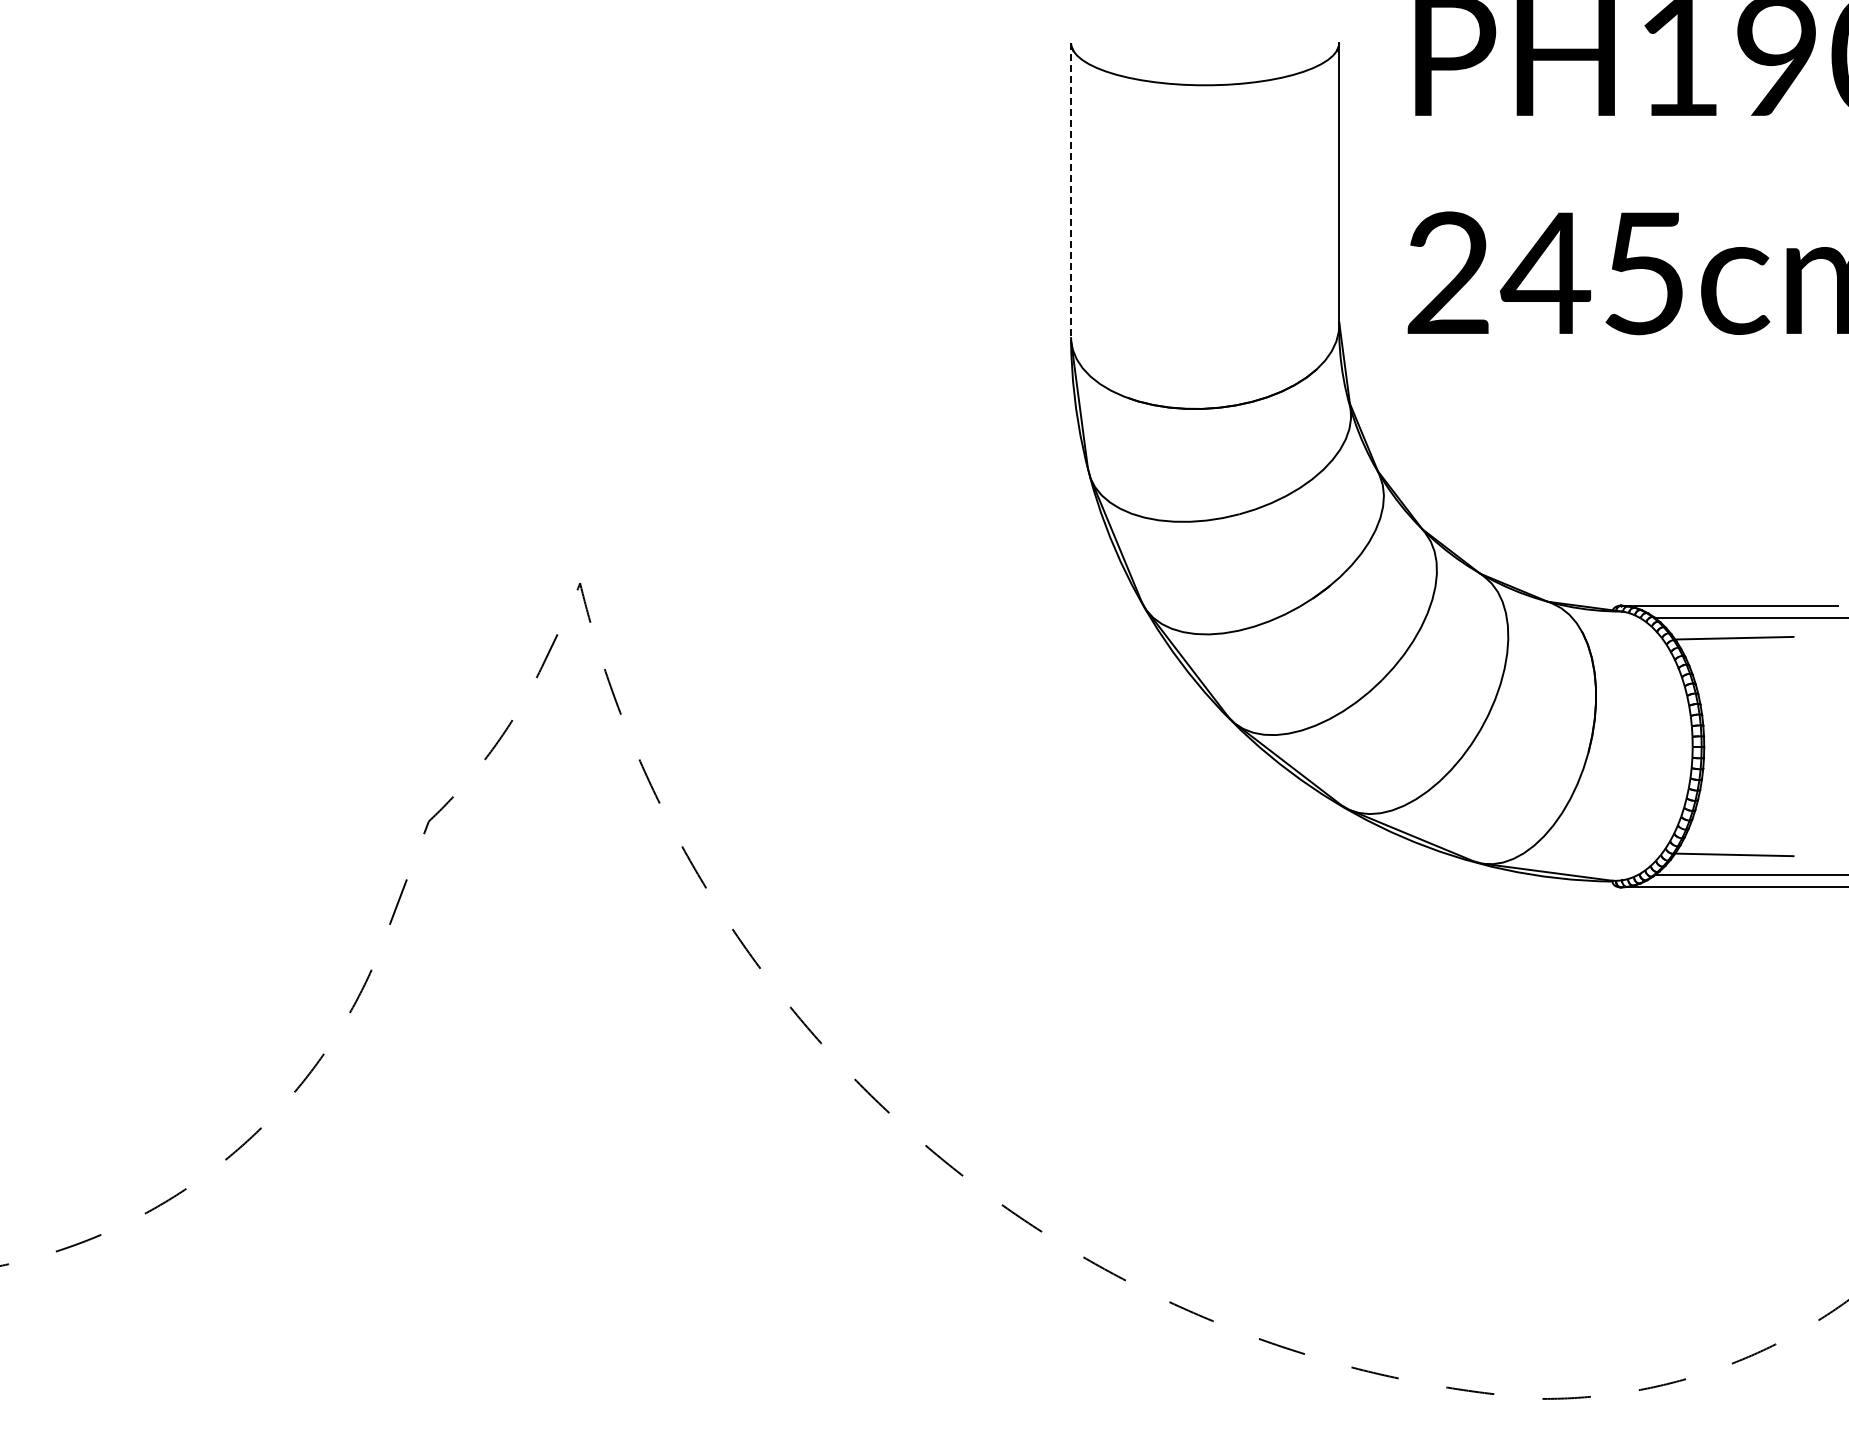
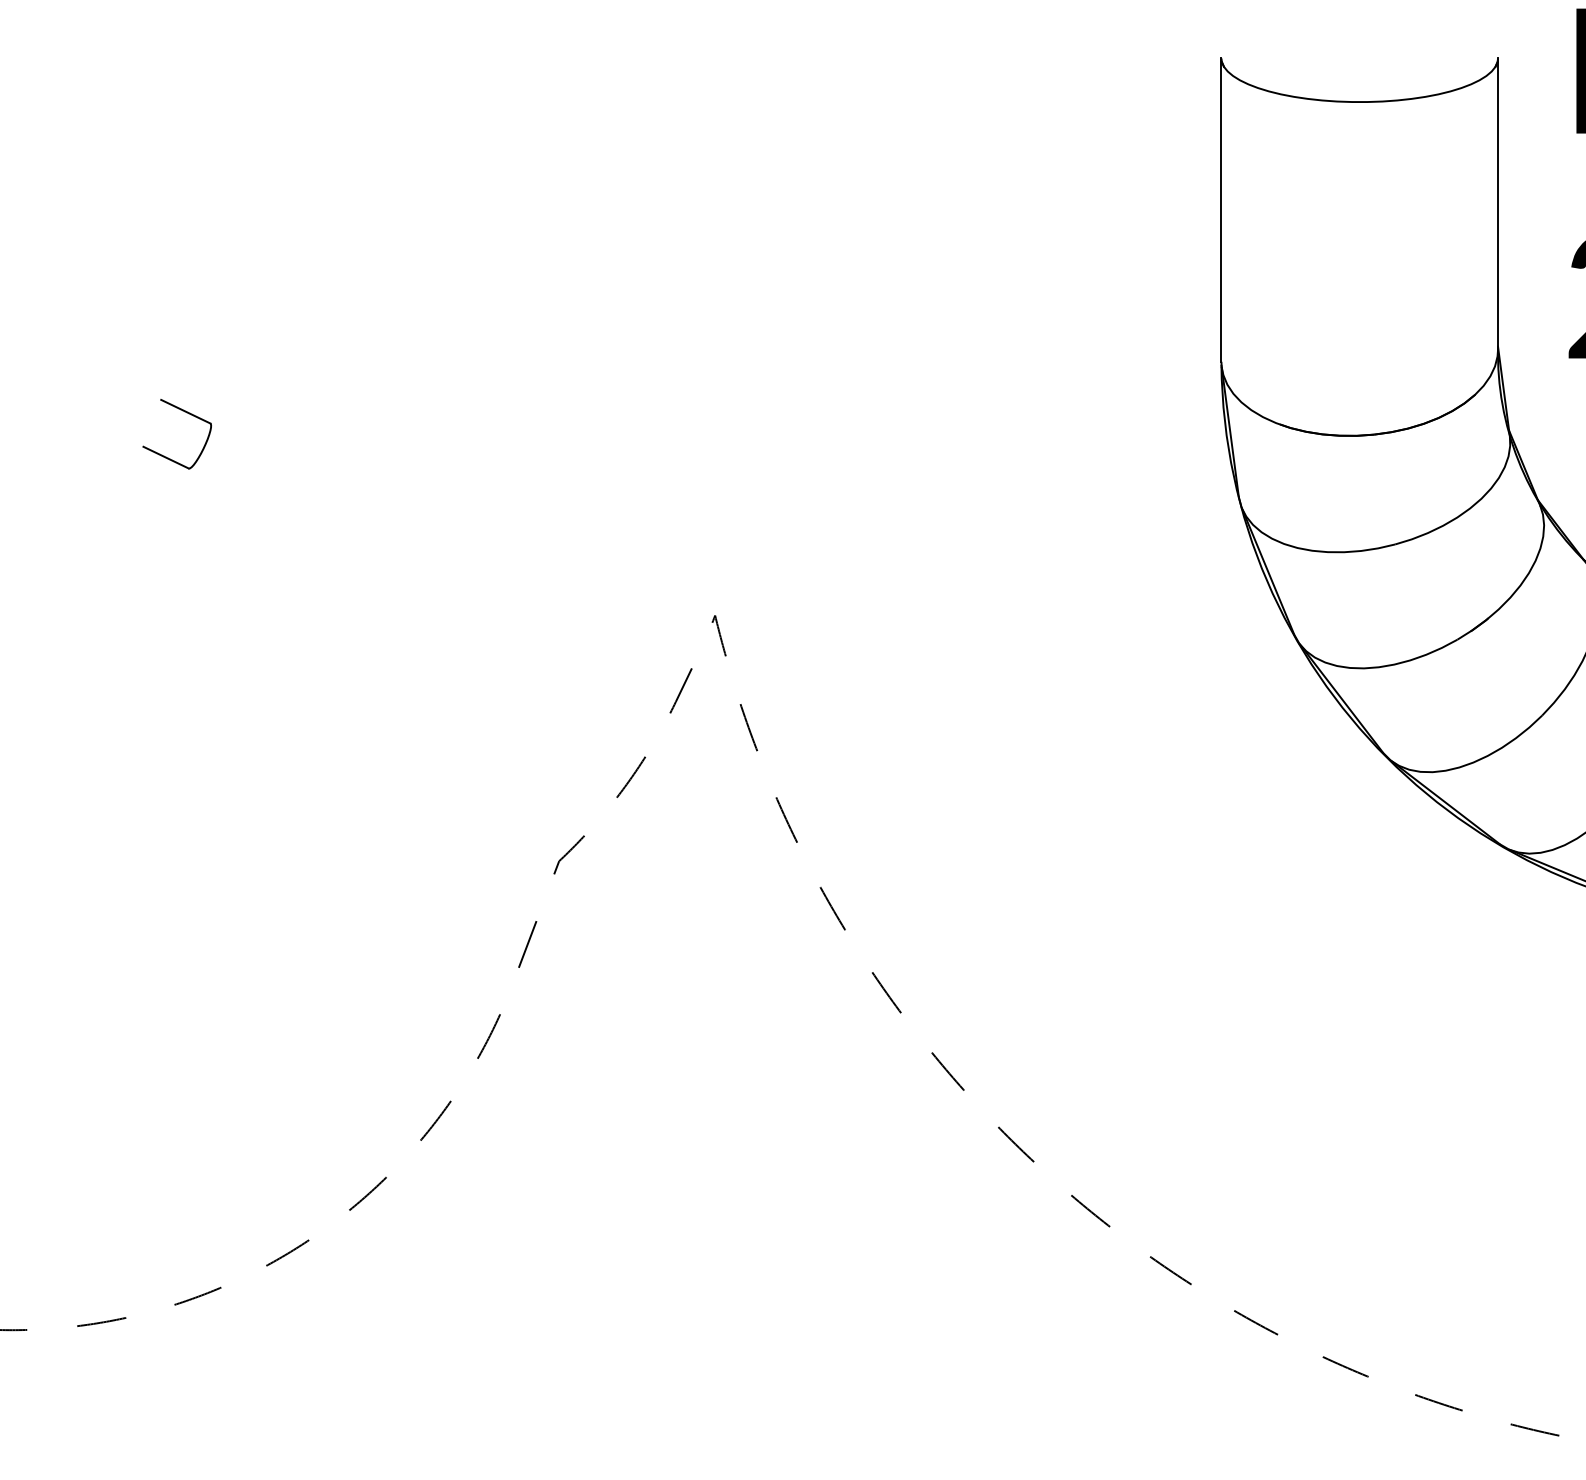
line: (1071, 190) -> (1221, 210), dashed -> solid
part: (68, 387) -> (187, 413), added

